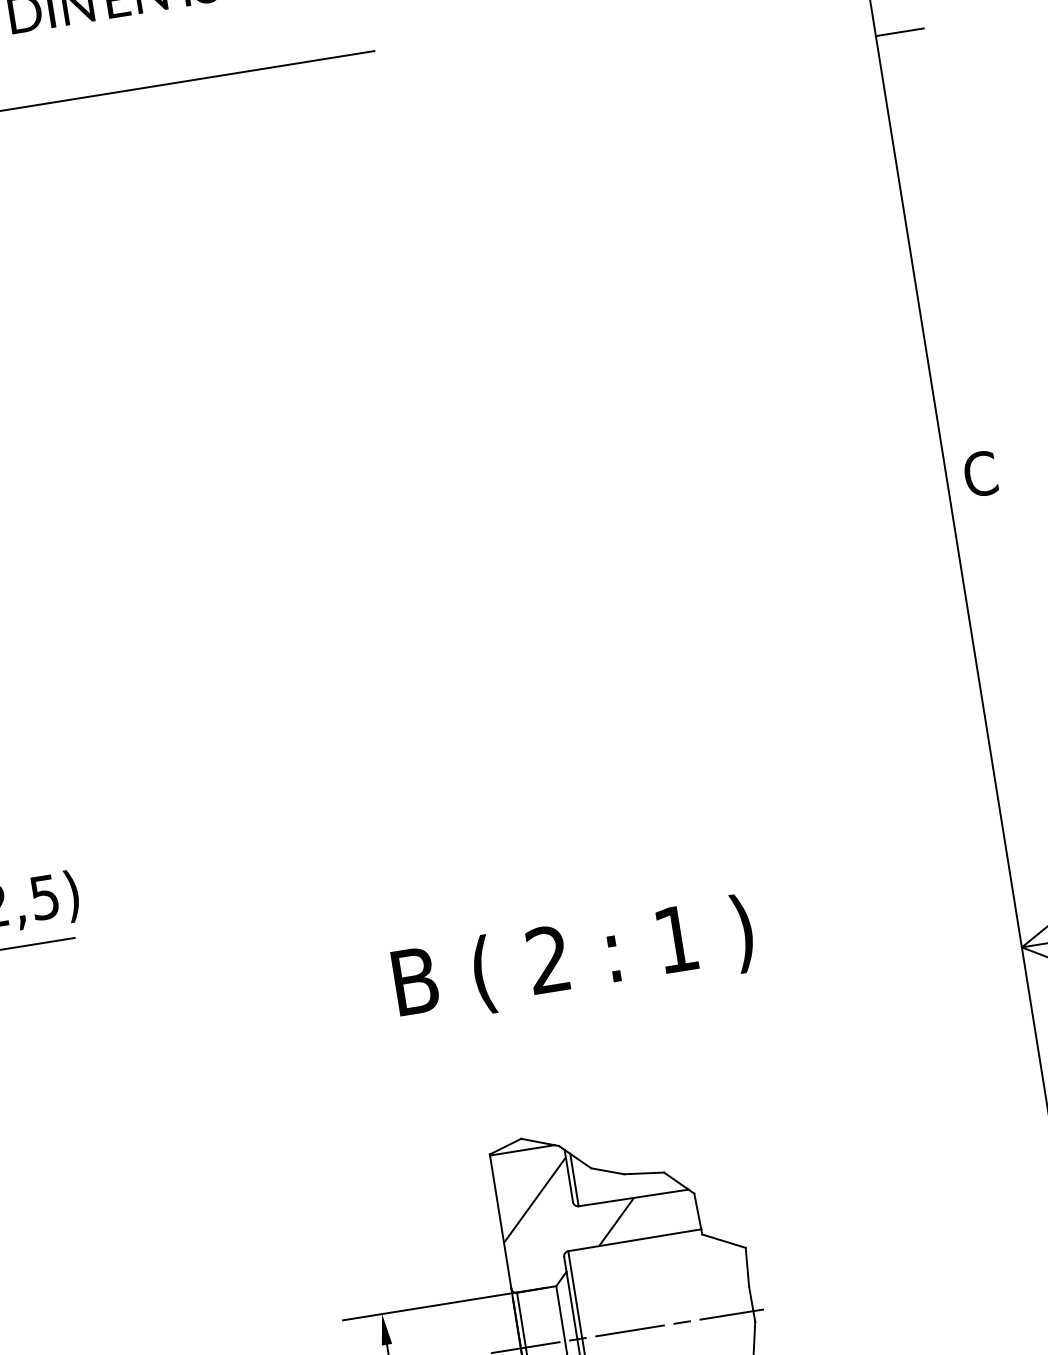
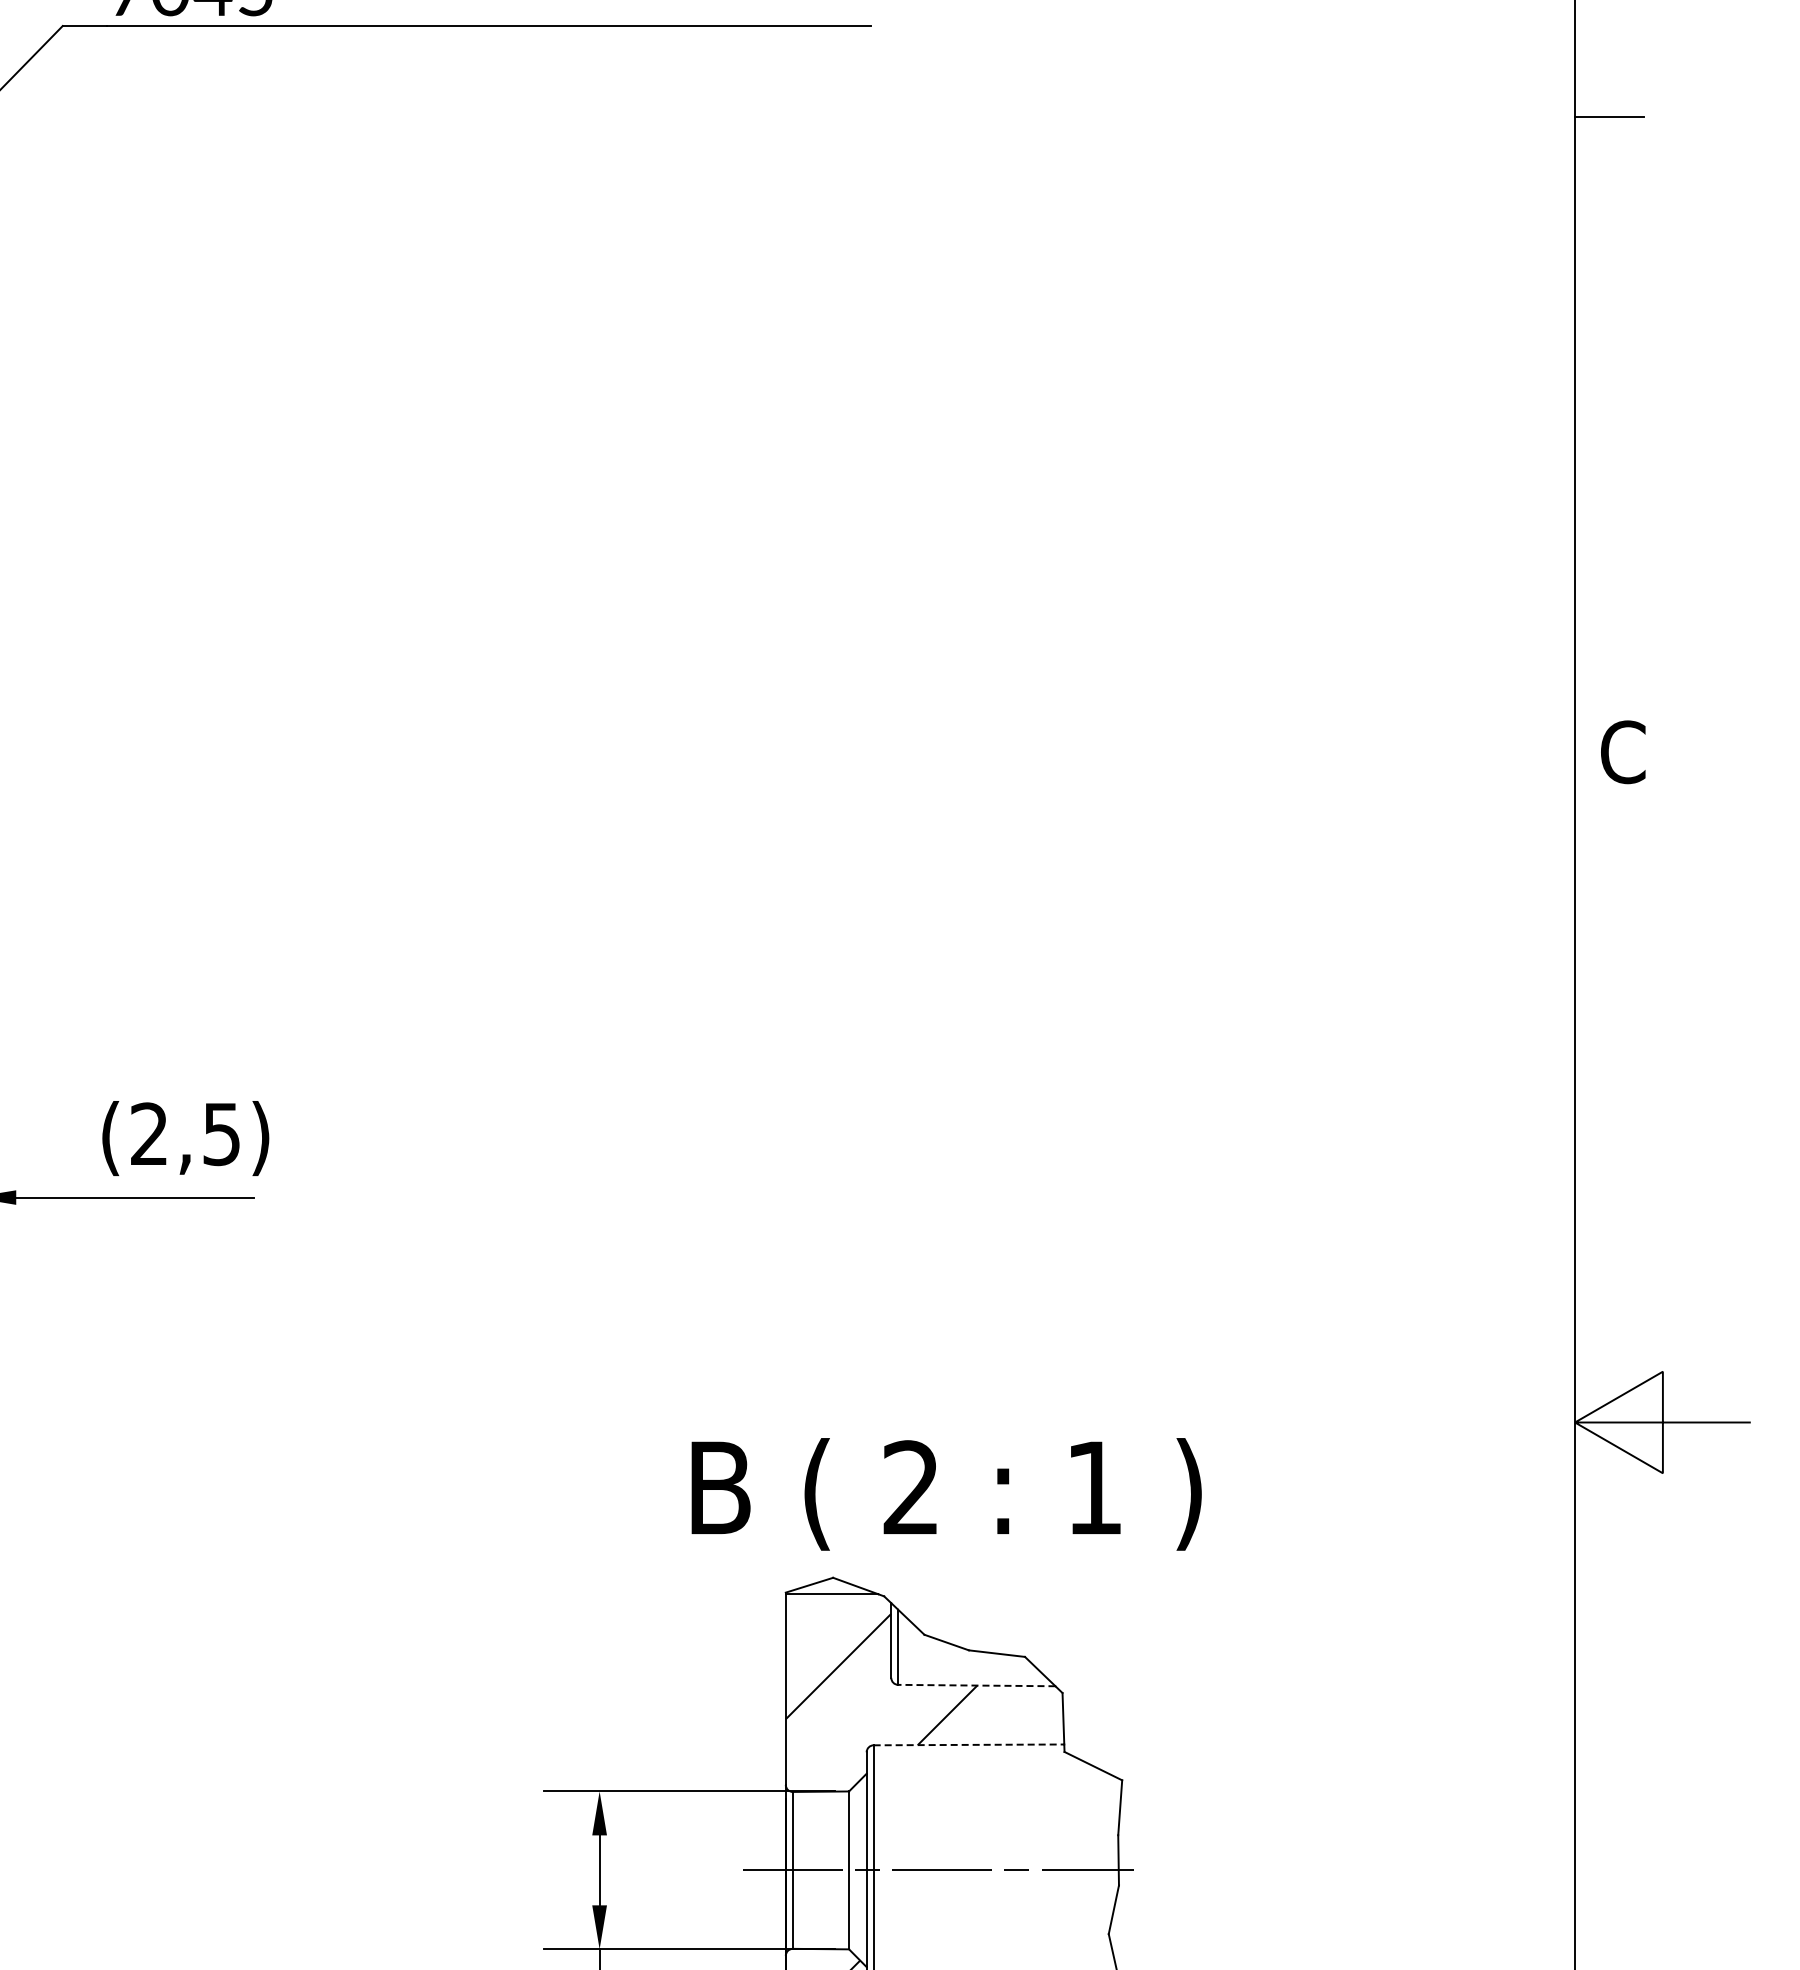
text: (573, 960) -> (946, 1494), moved
line: (633, 1197) -> (976, 1685), solid -> dashed
line: (635, 1239) -> (969, 1744), solid -> dashed

